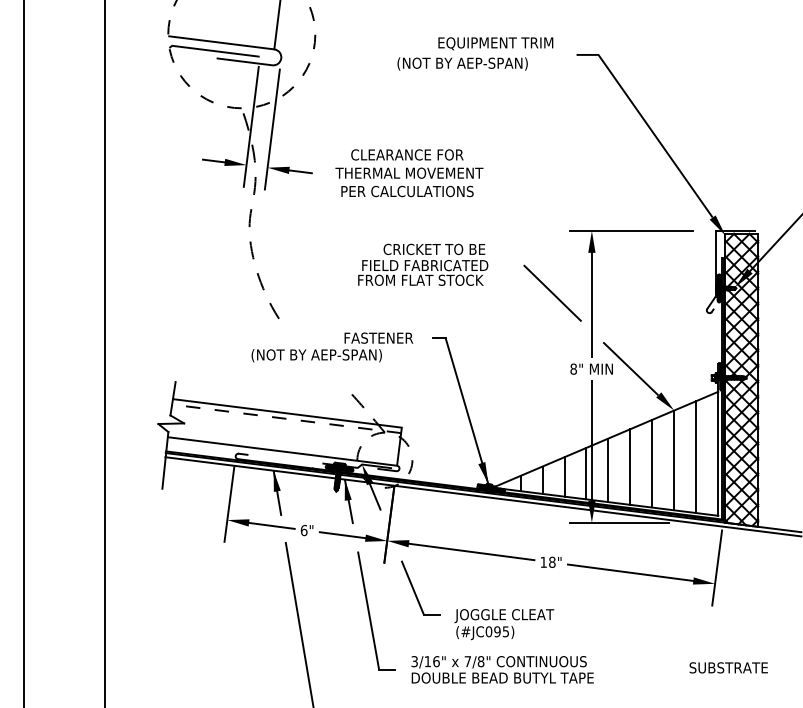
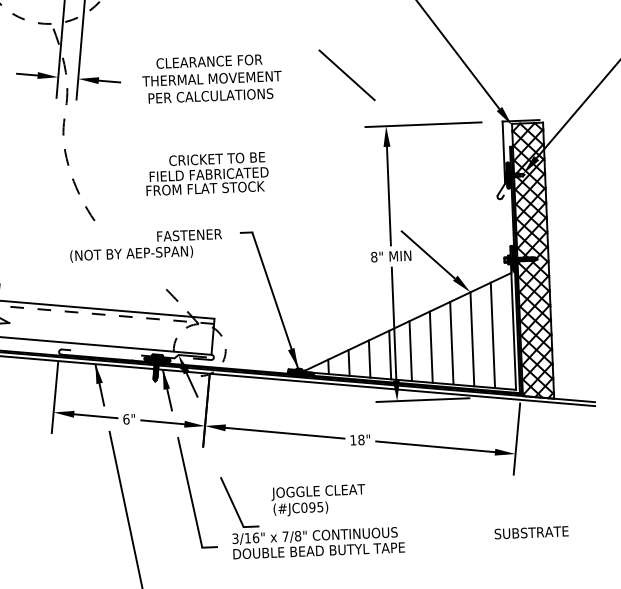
text: (423, 264) -> (207, 173), moved
line: (552, 292) -> (346, 74), moved
part: (414, 588) -> (233, 502), moved

